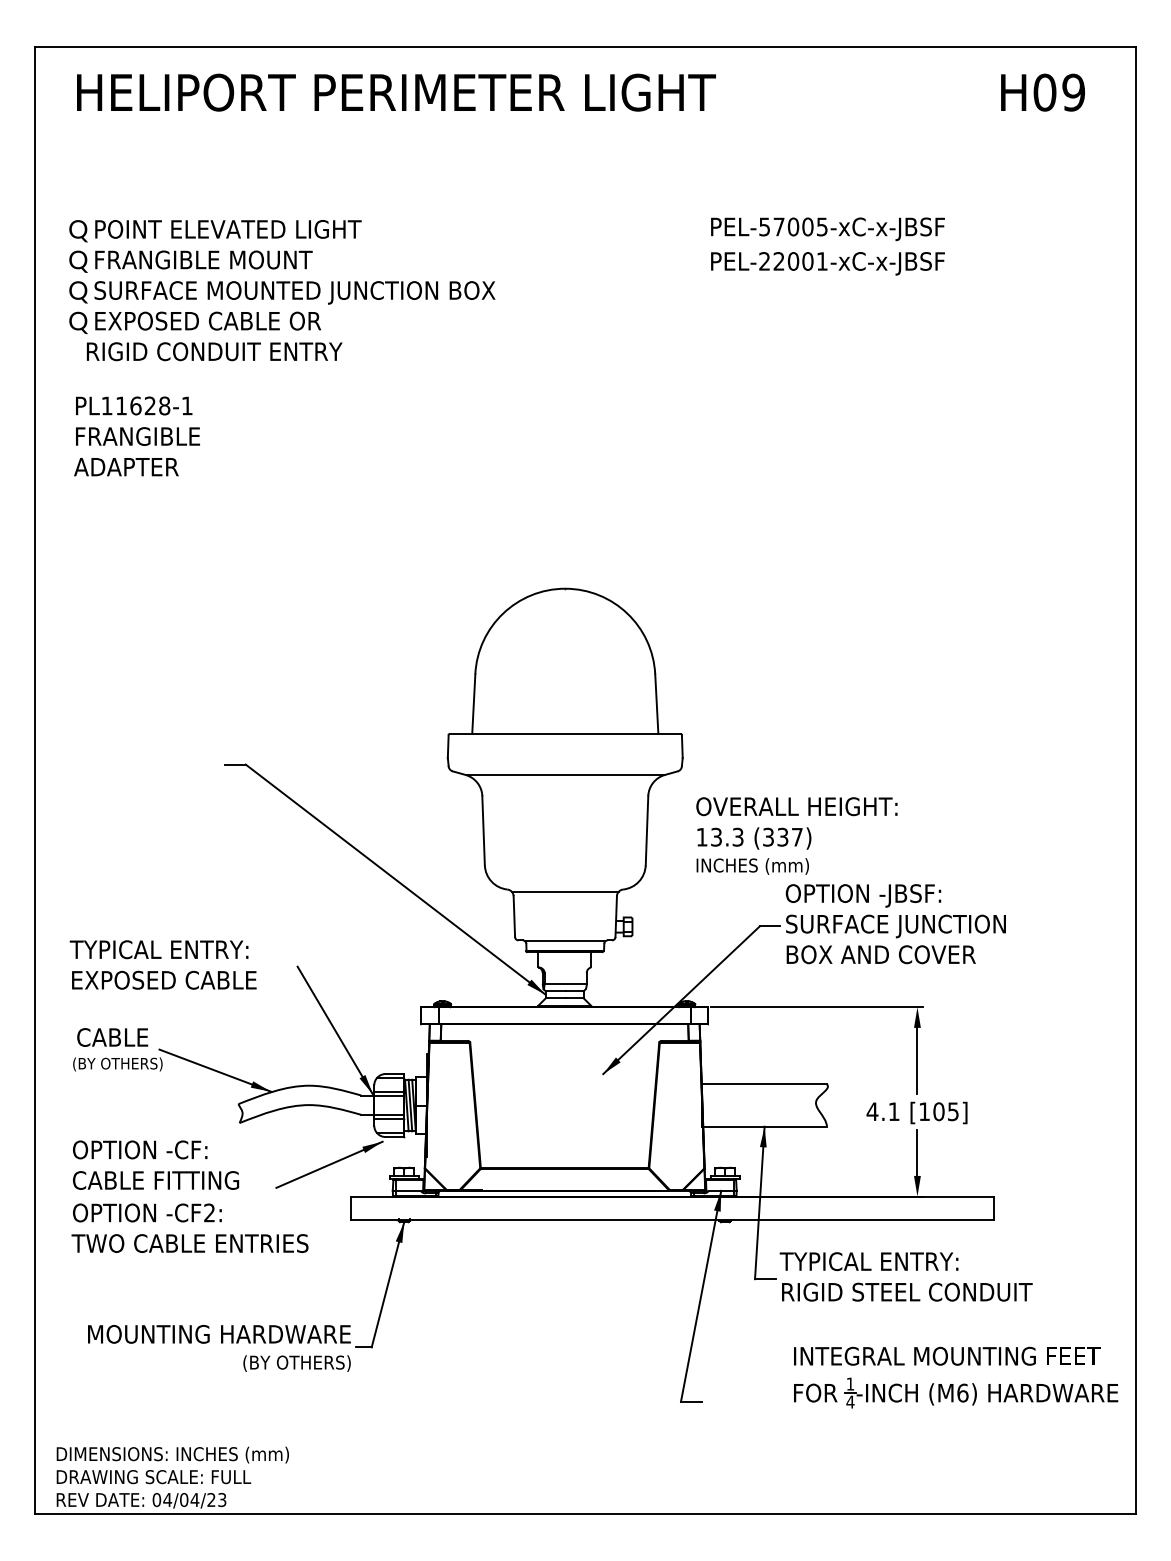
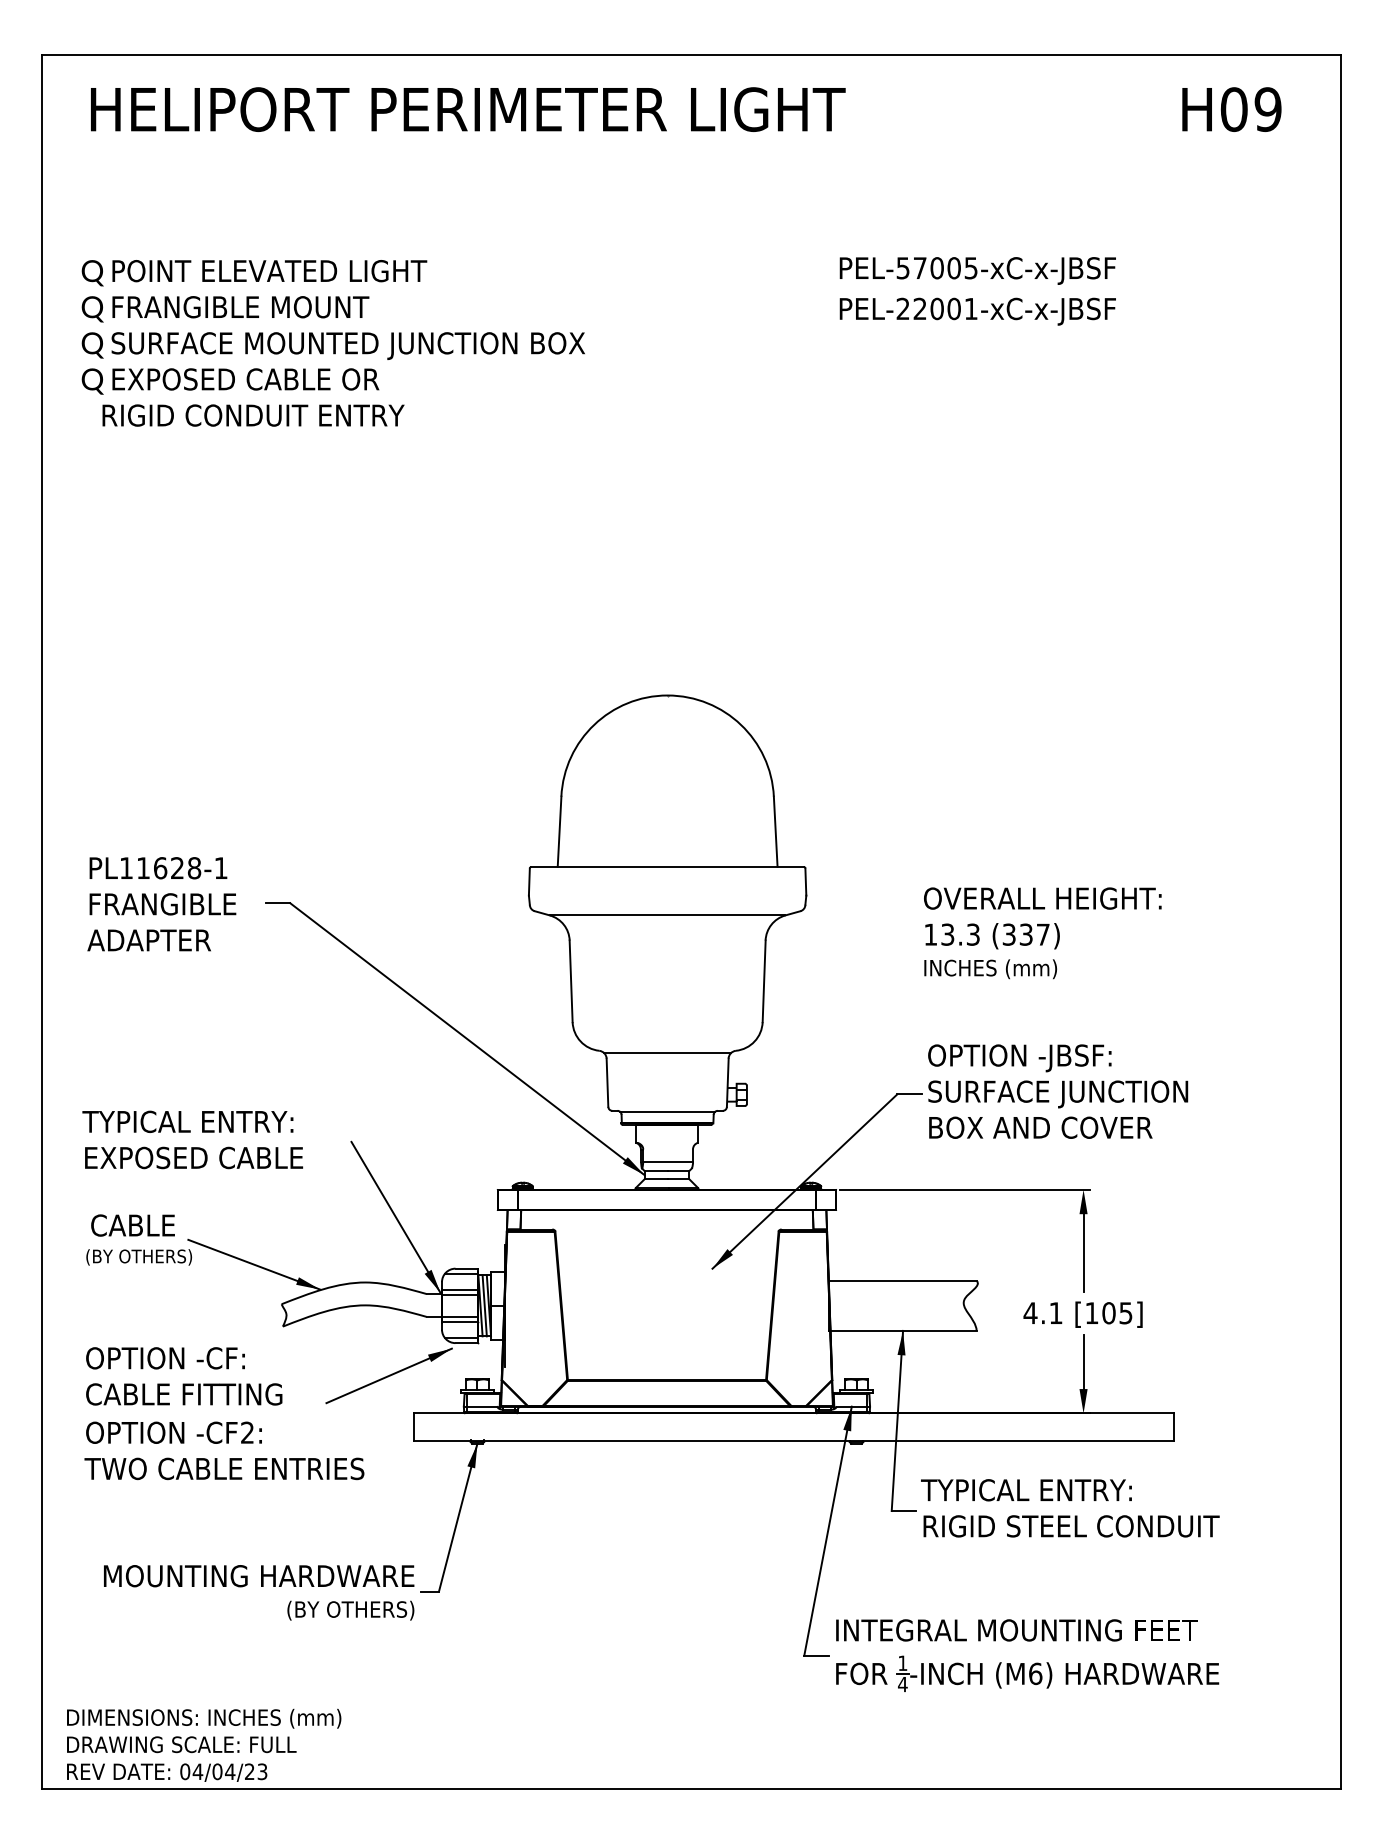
text: (136, 436) -> (161, 904), moved
text: (796, 835) -> (1042, 932), moved
part: (953, 1384) -> (1024, 1663), moved

